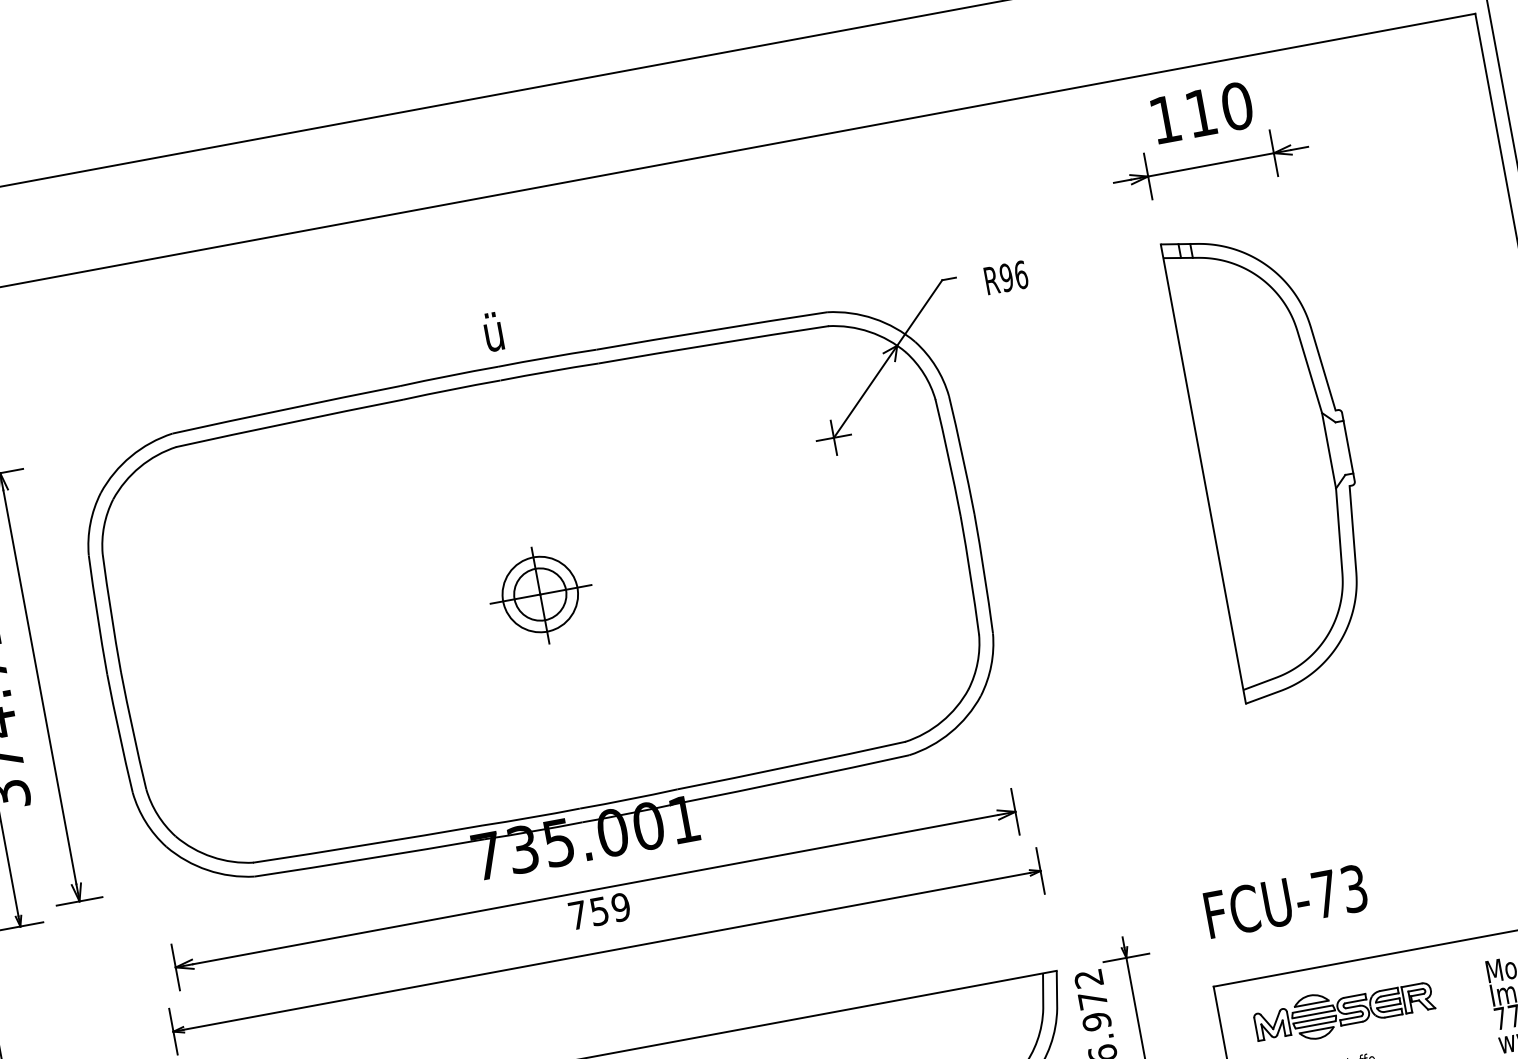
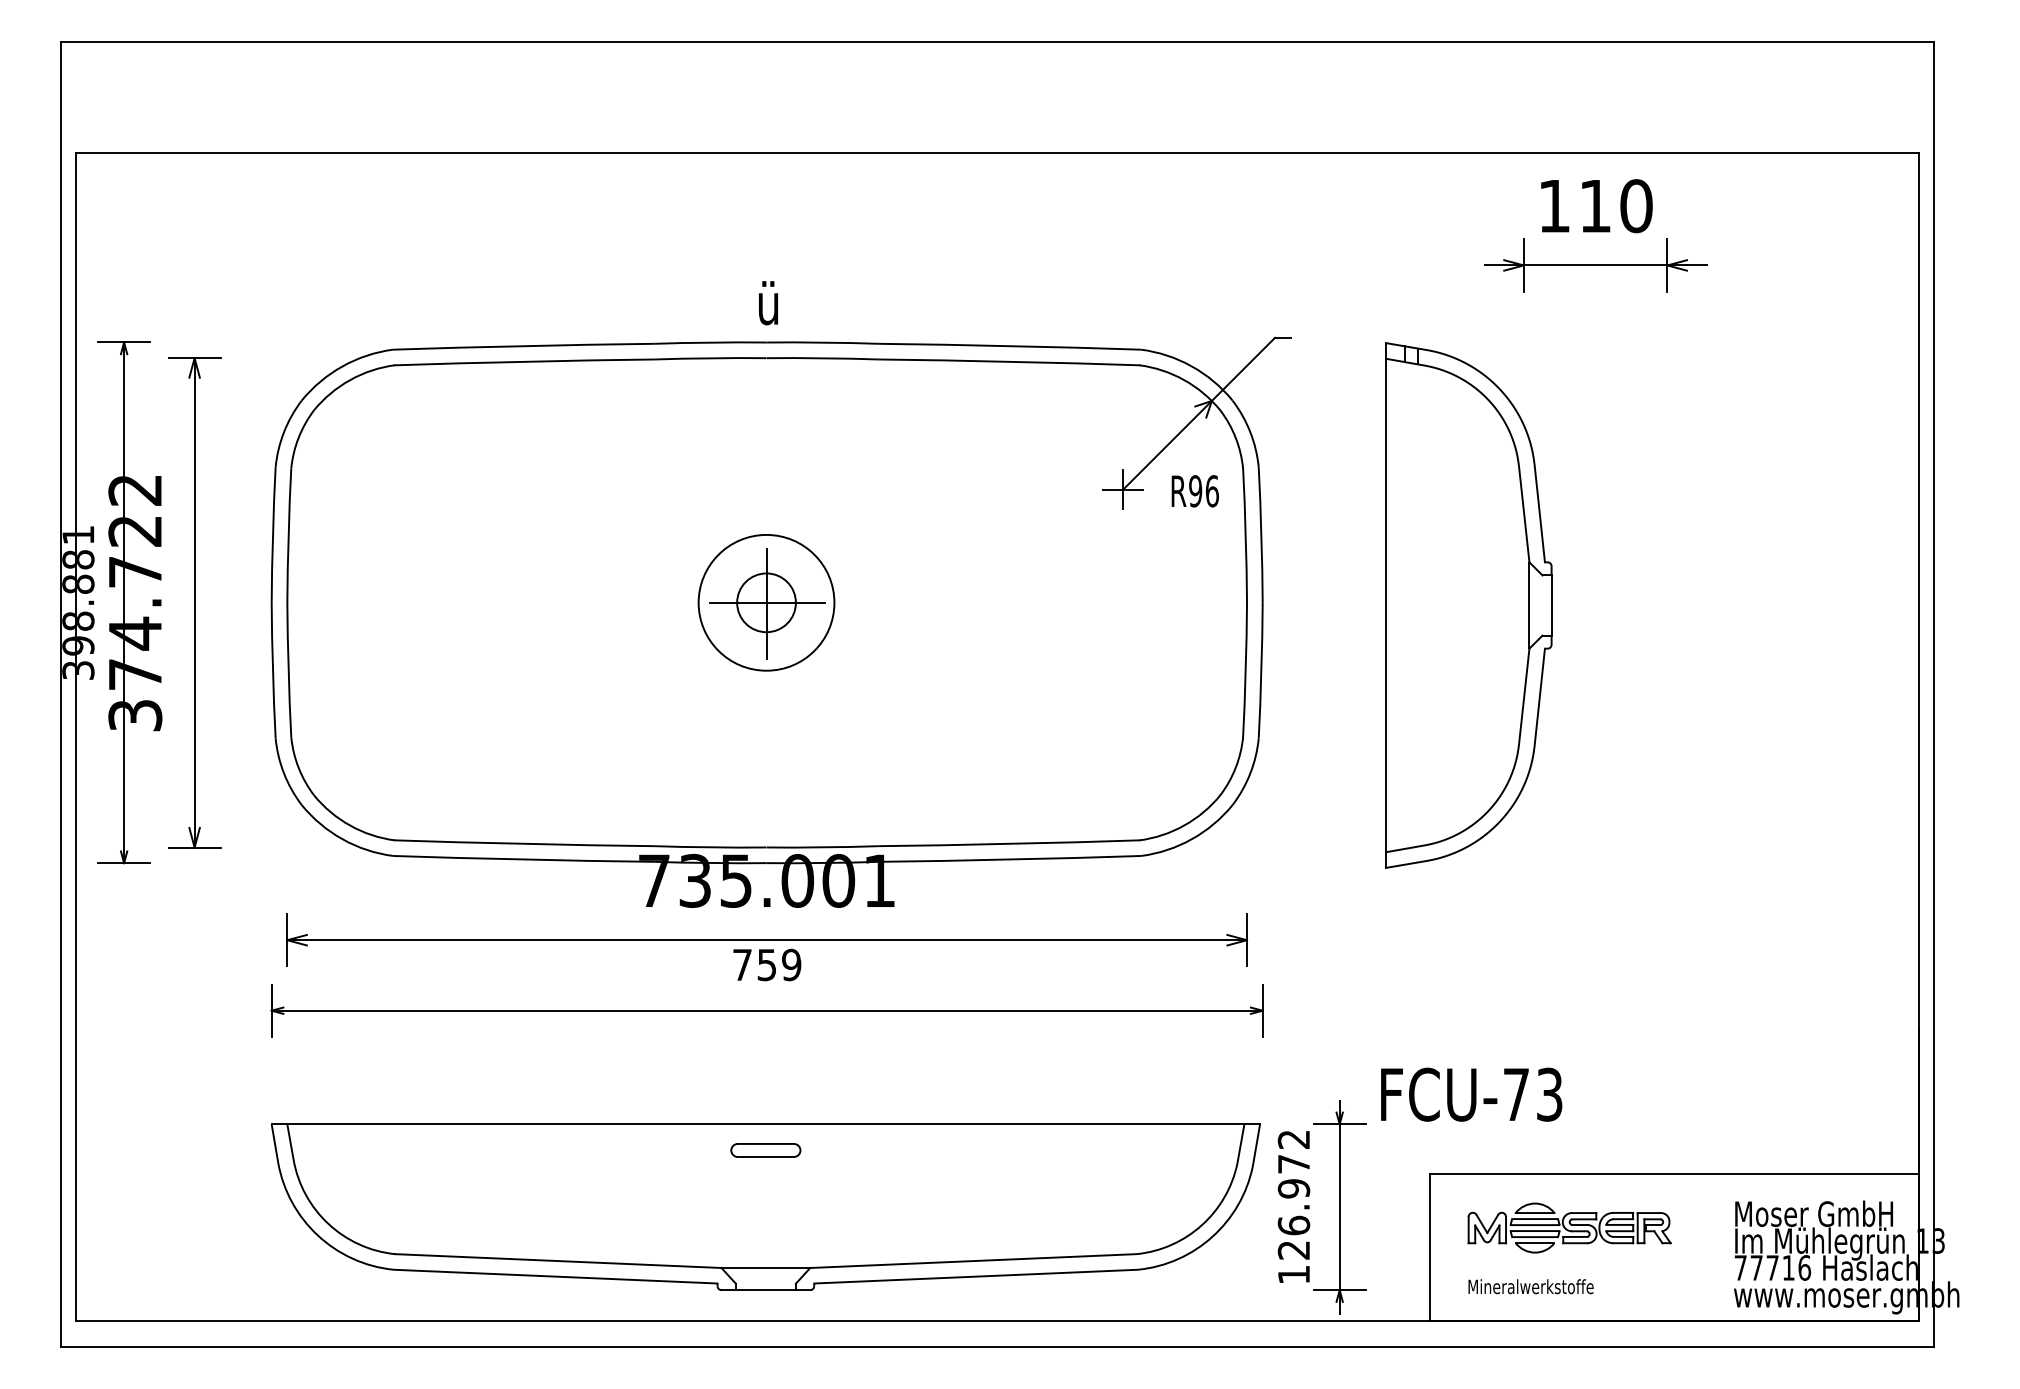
text: (1005, 278) -> (1194, 491), moved
part: (1275, 460) -> (1468, 605), moved
circle: (540, 594) -> (766, 602), size x1.6
text: (1285, 901) -> (1471, 1094), moved

